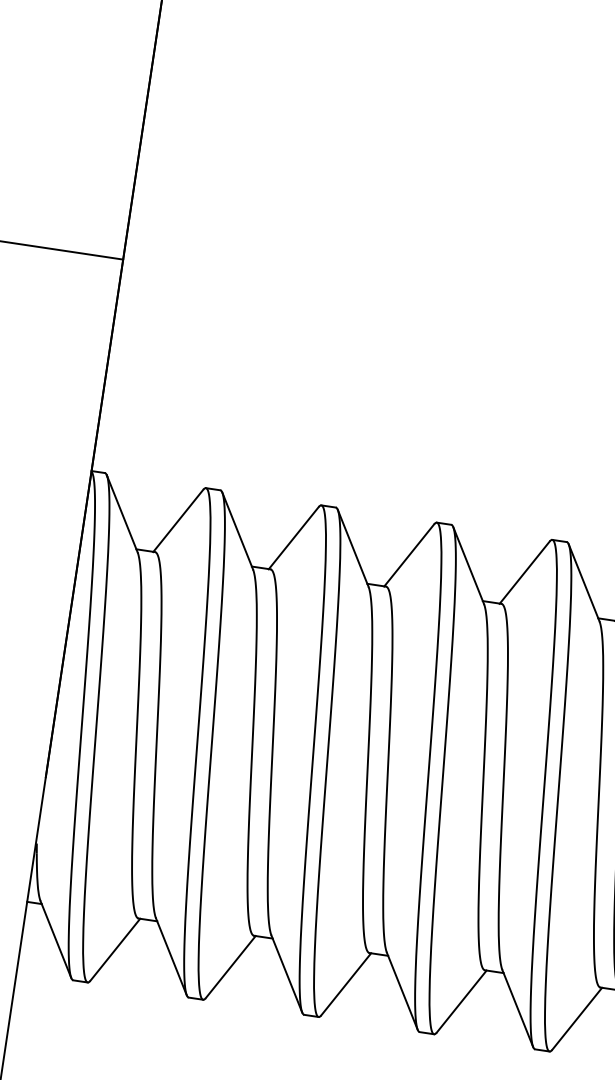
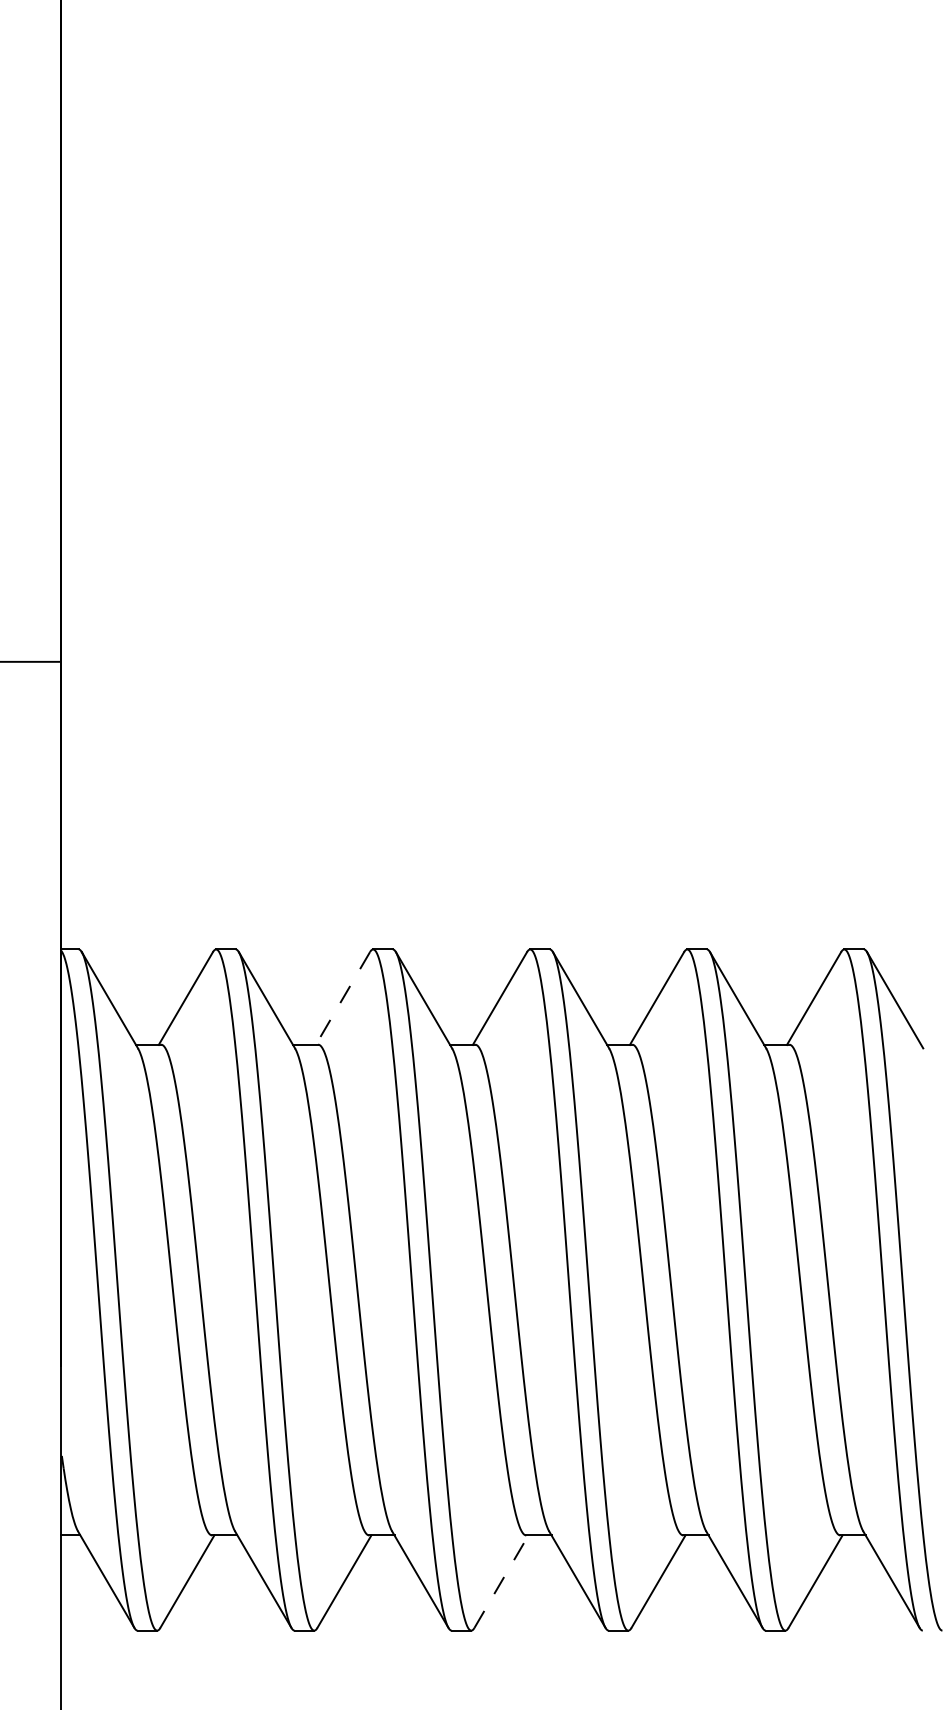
line: (293, 538) -> (342, 998), solid -> dashed
line: (346, 984) -> (501, 1581), solid -> dashed

